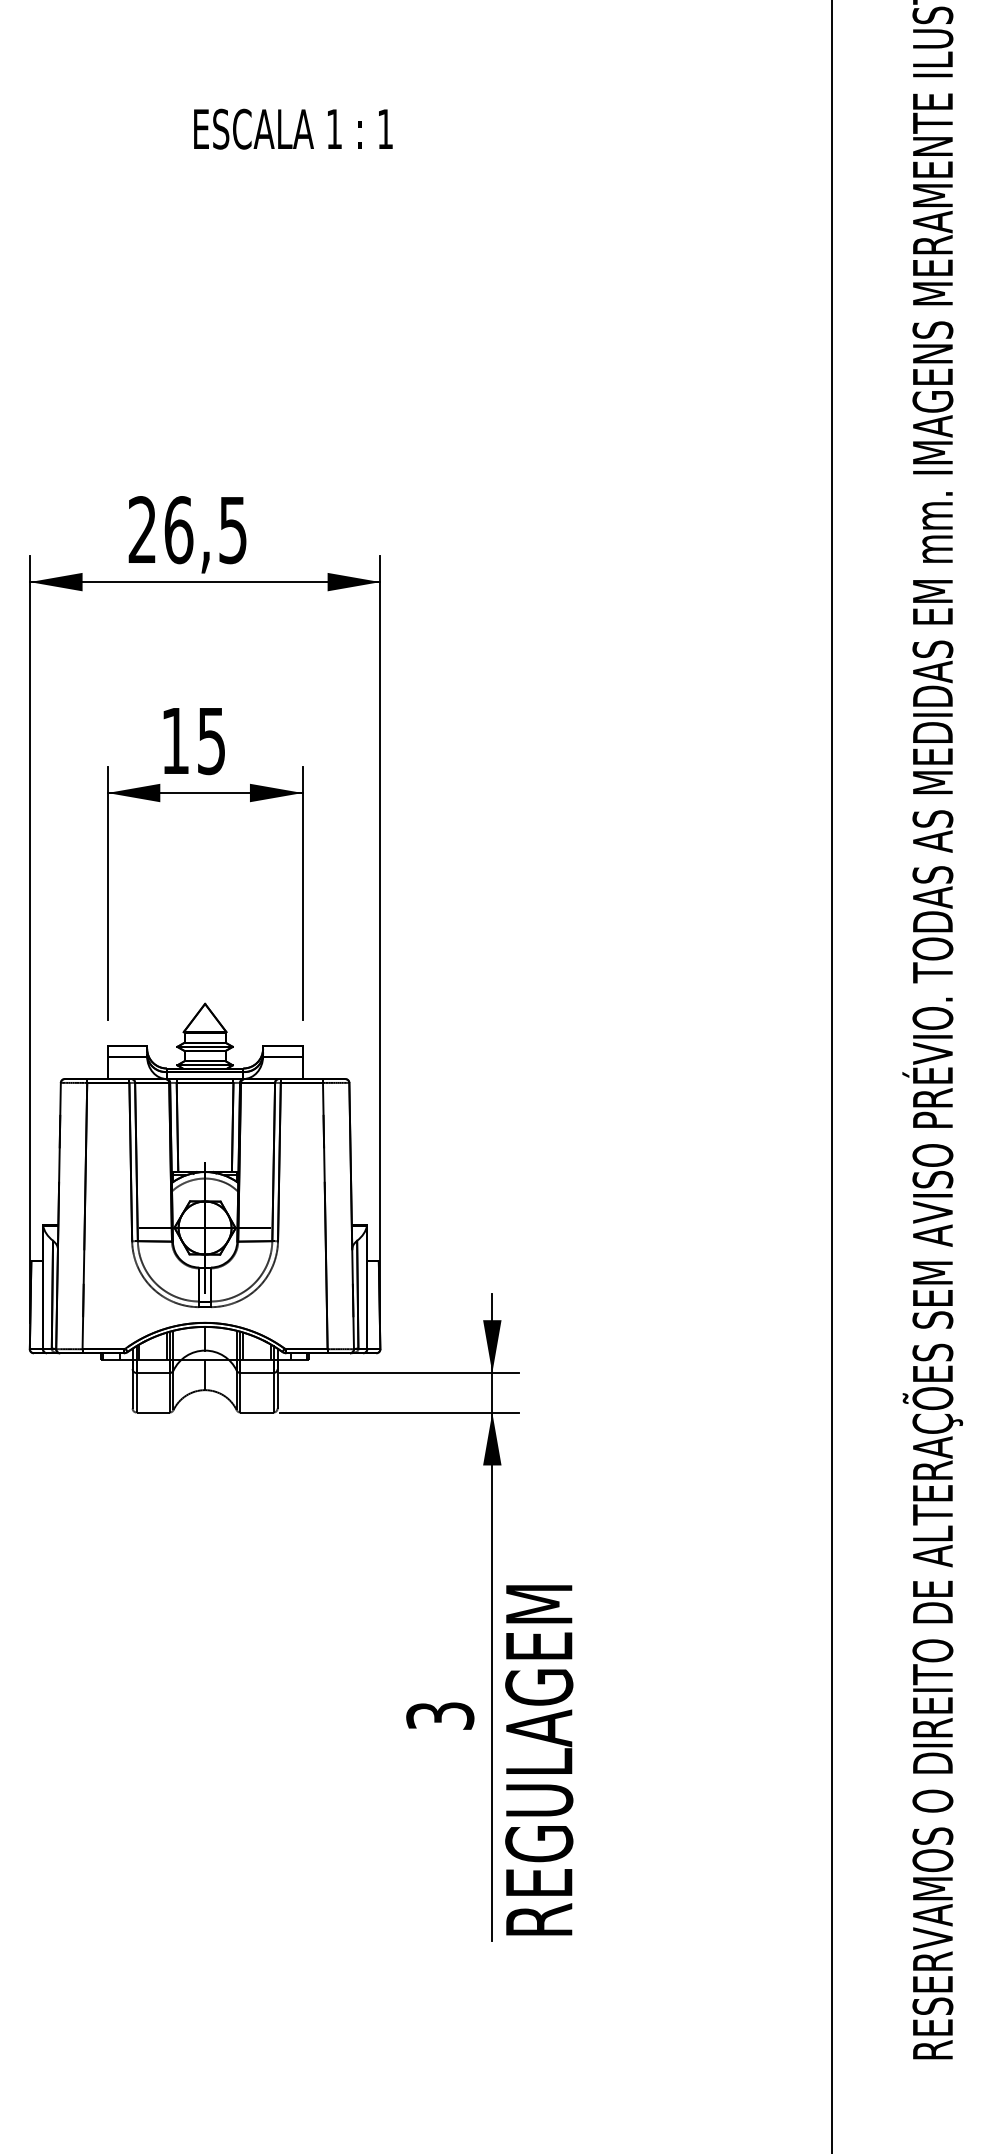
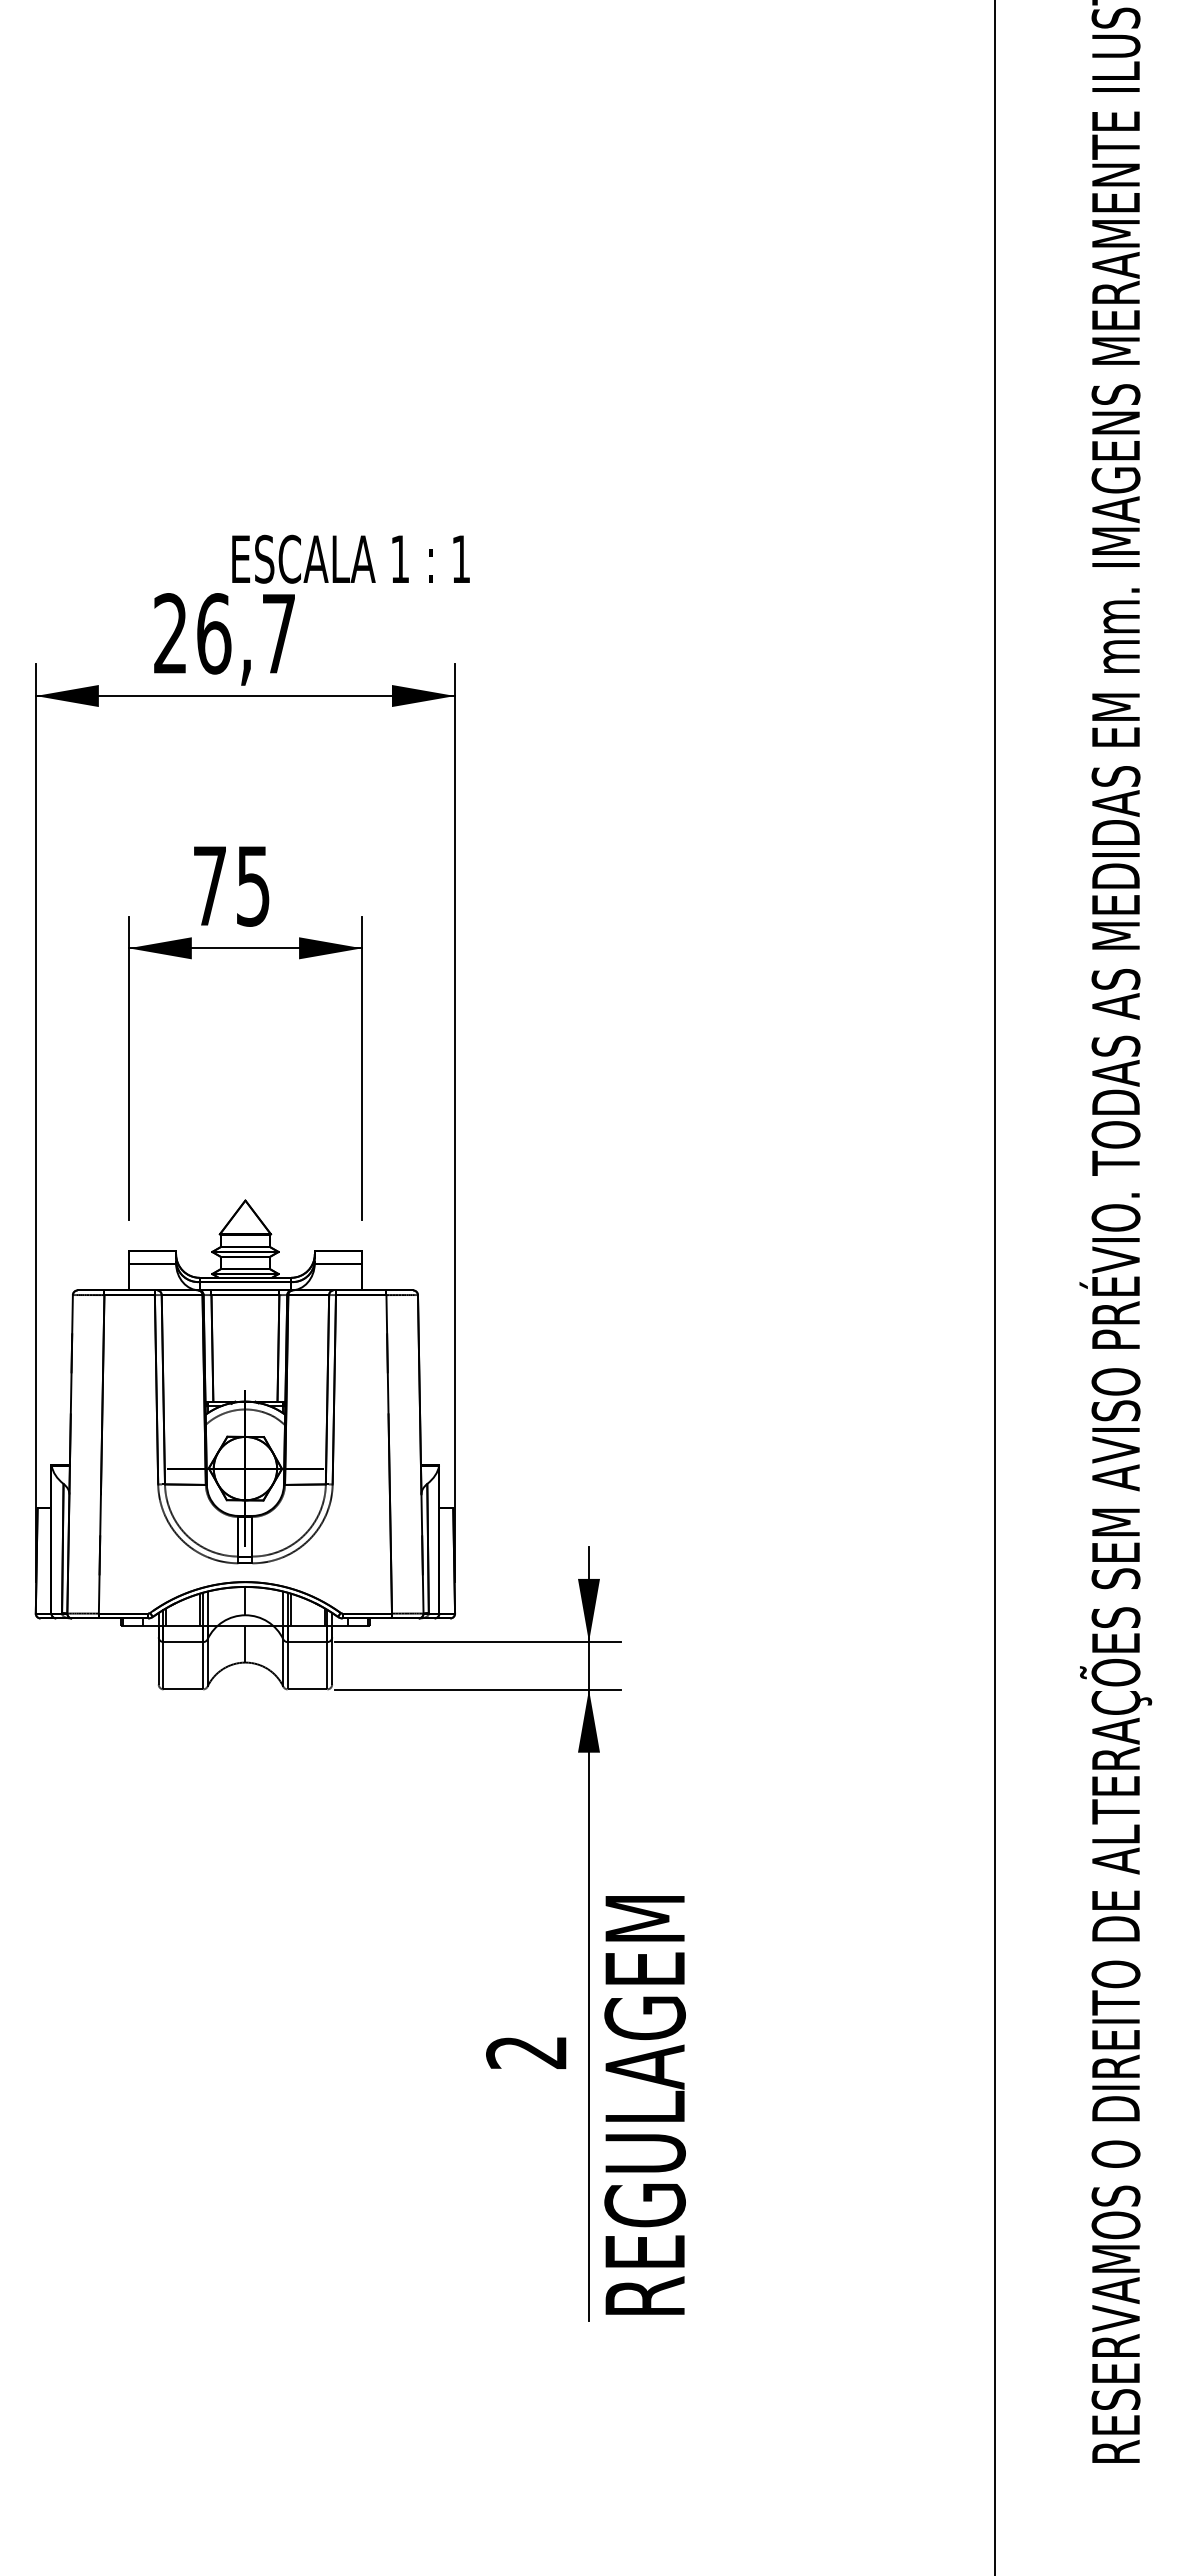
text: (292, 128) -> (350, 558), moved
text: (232, 530) -> (278, 634), 26,5 -> 26,7
text: (175, 740) -> (209, 885), 15 -> 75
text: (440, 1716) -> (526, 2052), 3 -> 2

